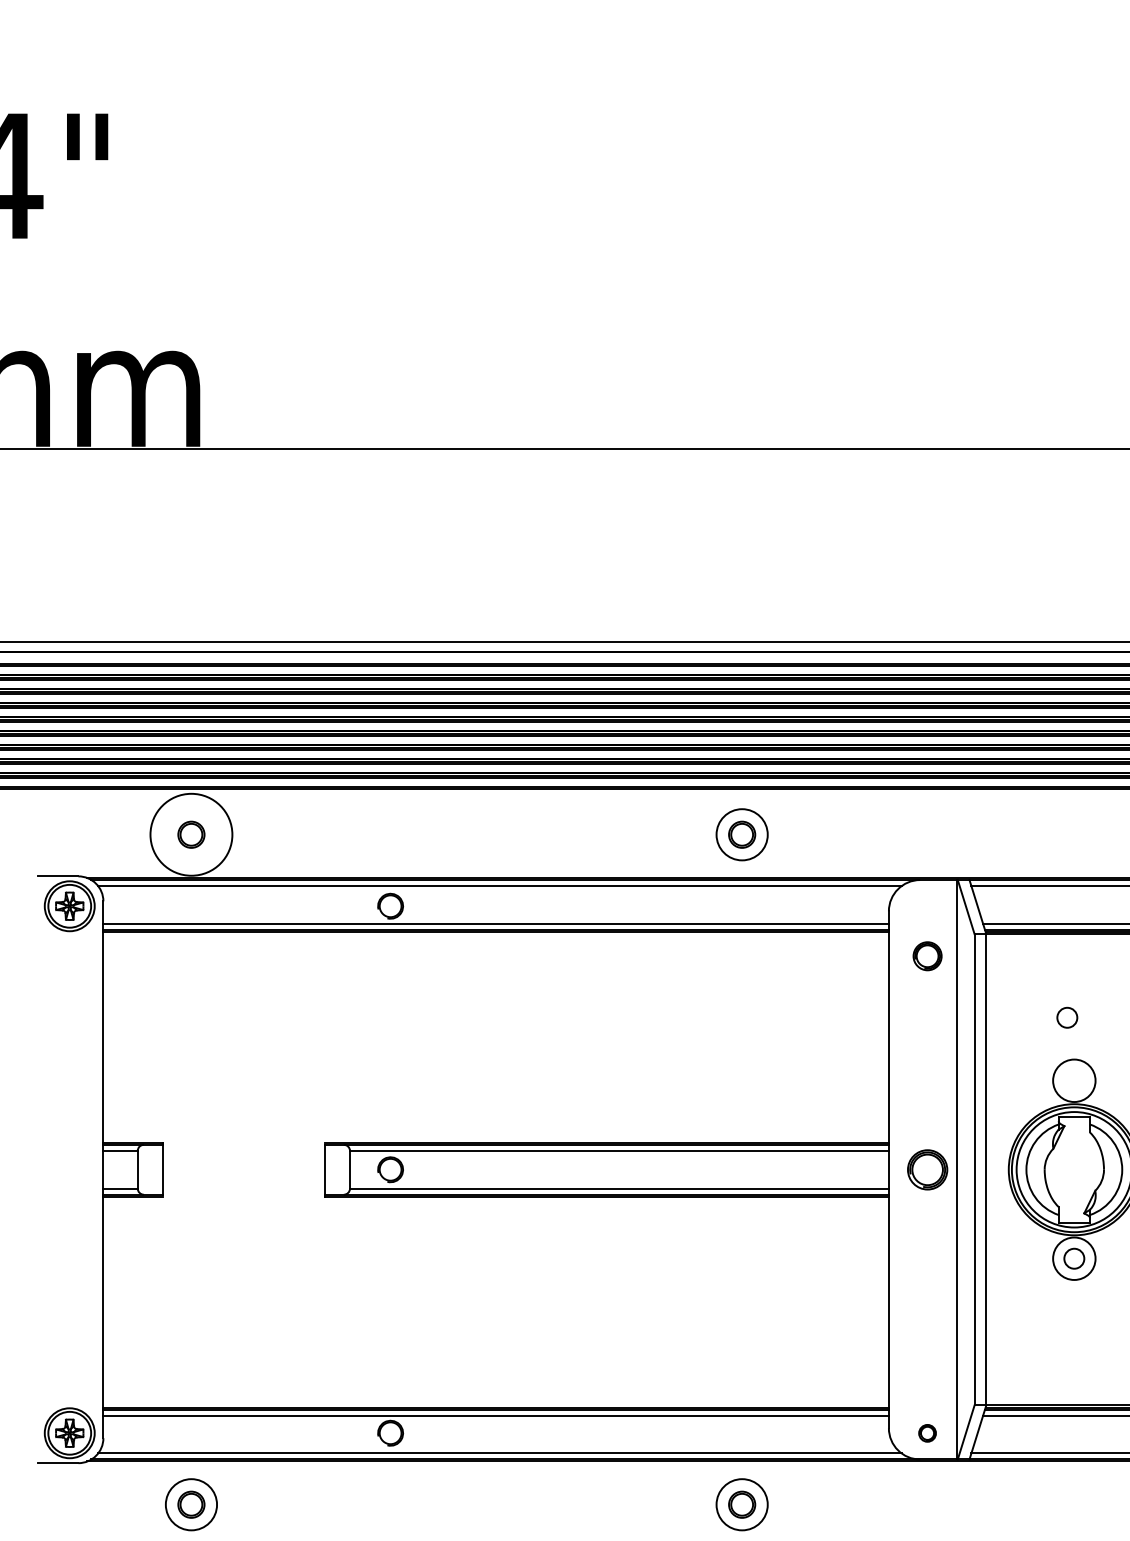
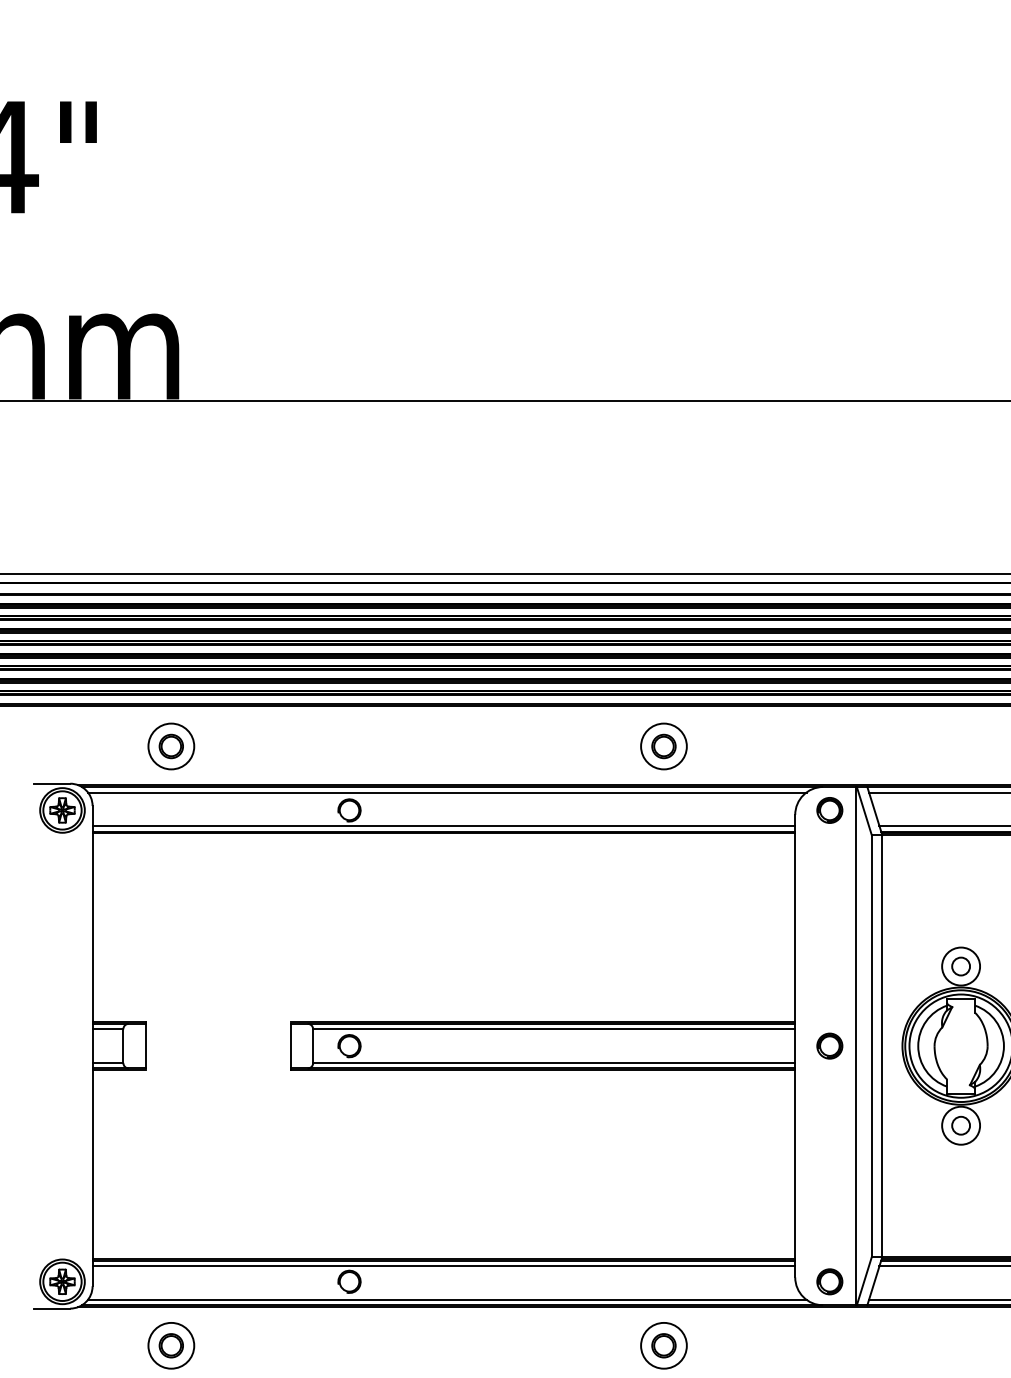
circle: (191, 834) -> (171, 746), size x0.62
part: (927, 956) -> (829, 810), moved
circle: (1067, 1017) -> (961, 966), moved
part: (927, 1169) -> (829, 1045), size x0.71
part: (927, 1433) -> (829, 1282), size x1.67

